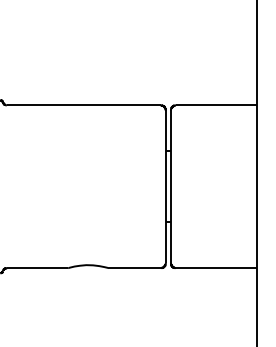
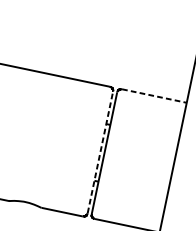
line: (216, 105) -> (154, 96), solid -> dashed
line: (165, 186) -> (100, 152), solid -> dashed

